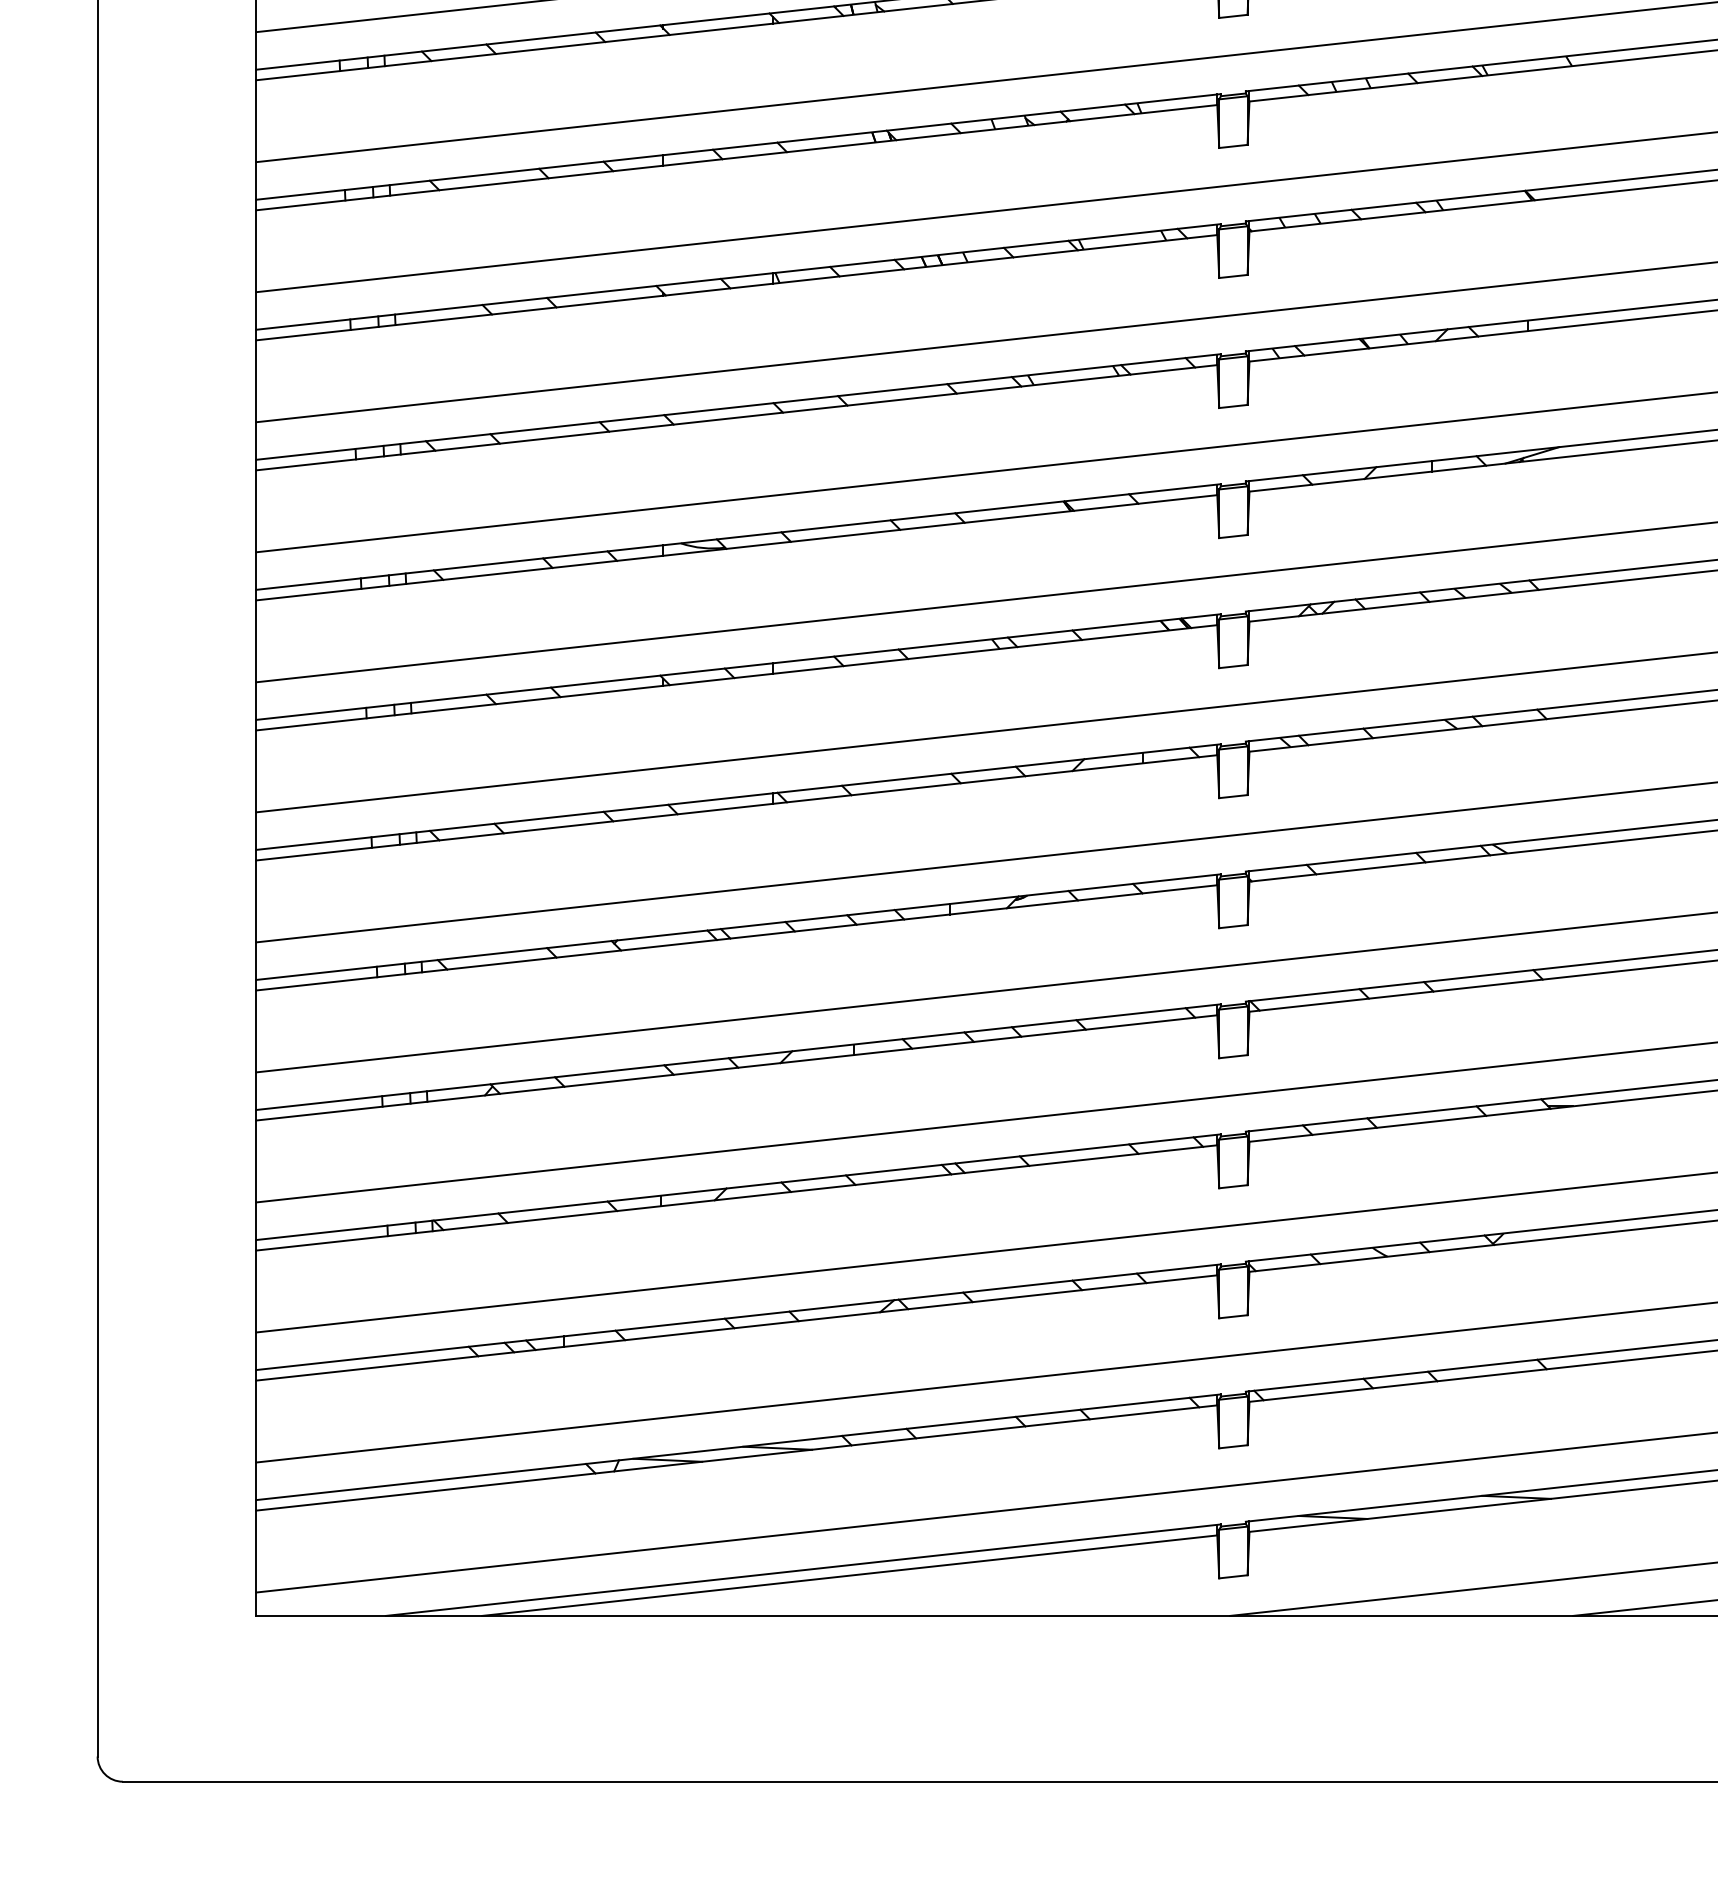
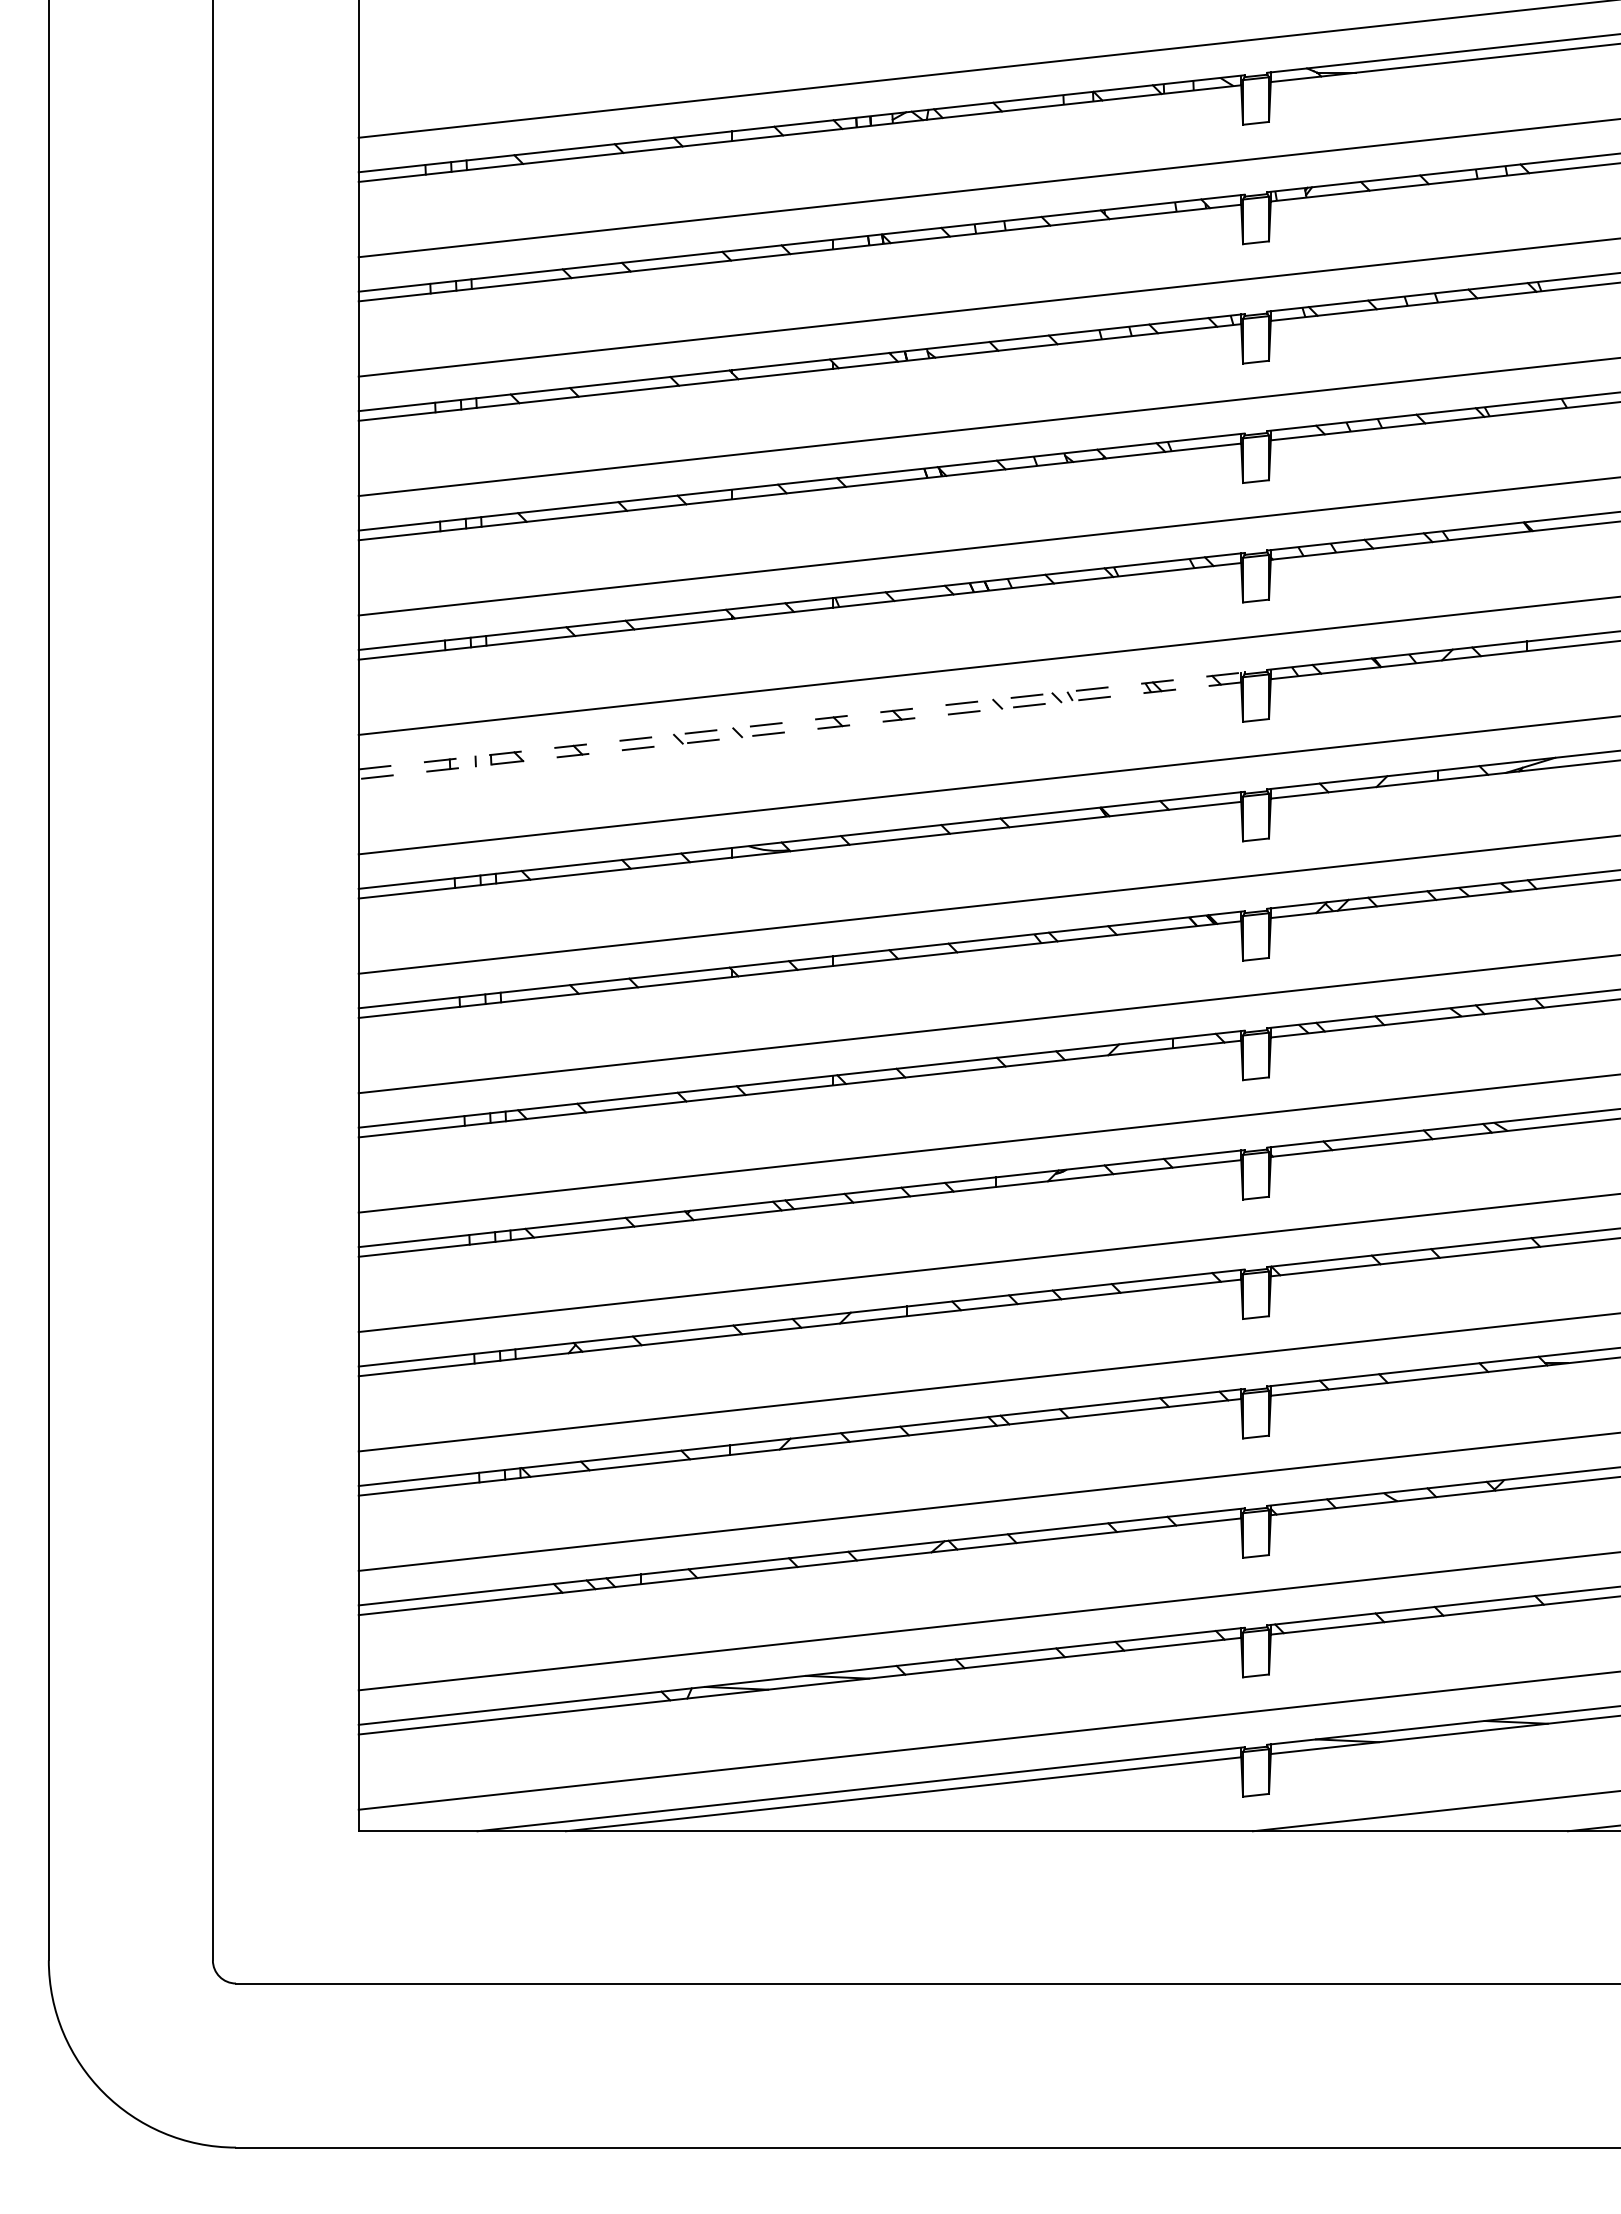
line: (738, 406) -> (801, 720), solid -> dashed
line: (737, 417) -> (800, 730), solid -> dashed

